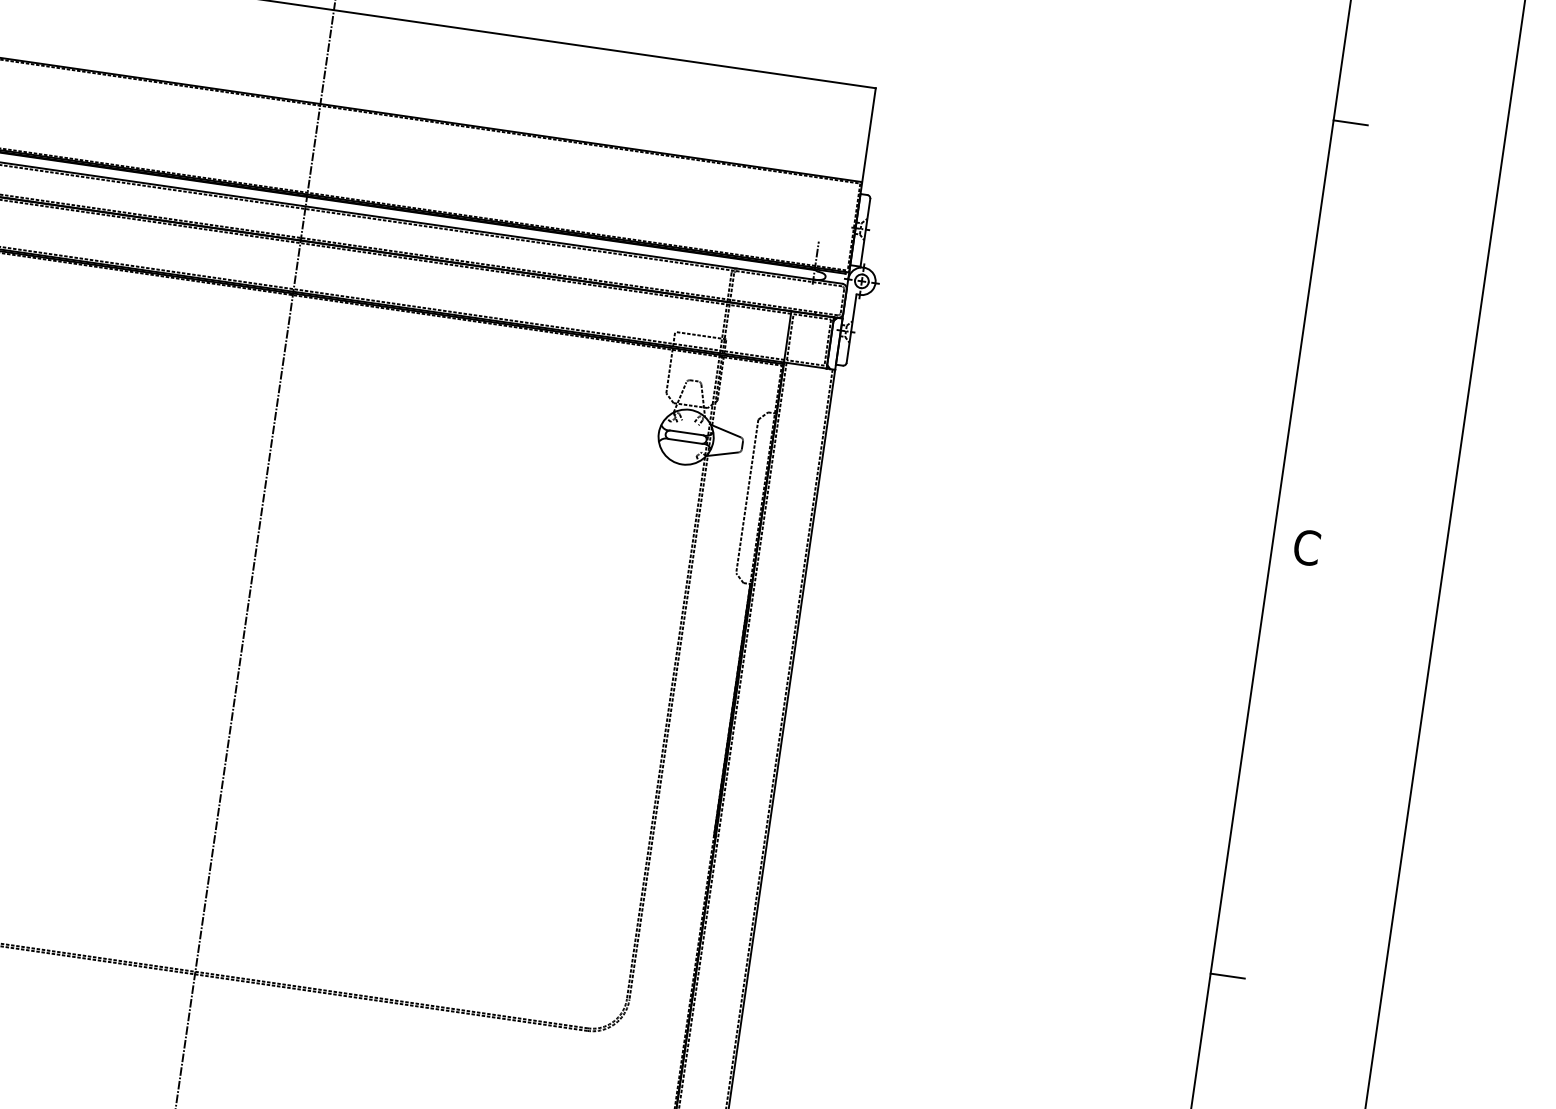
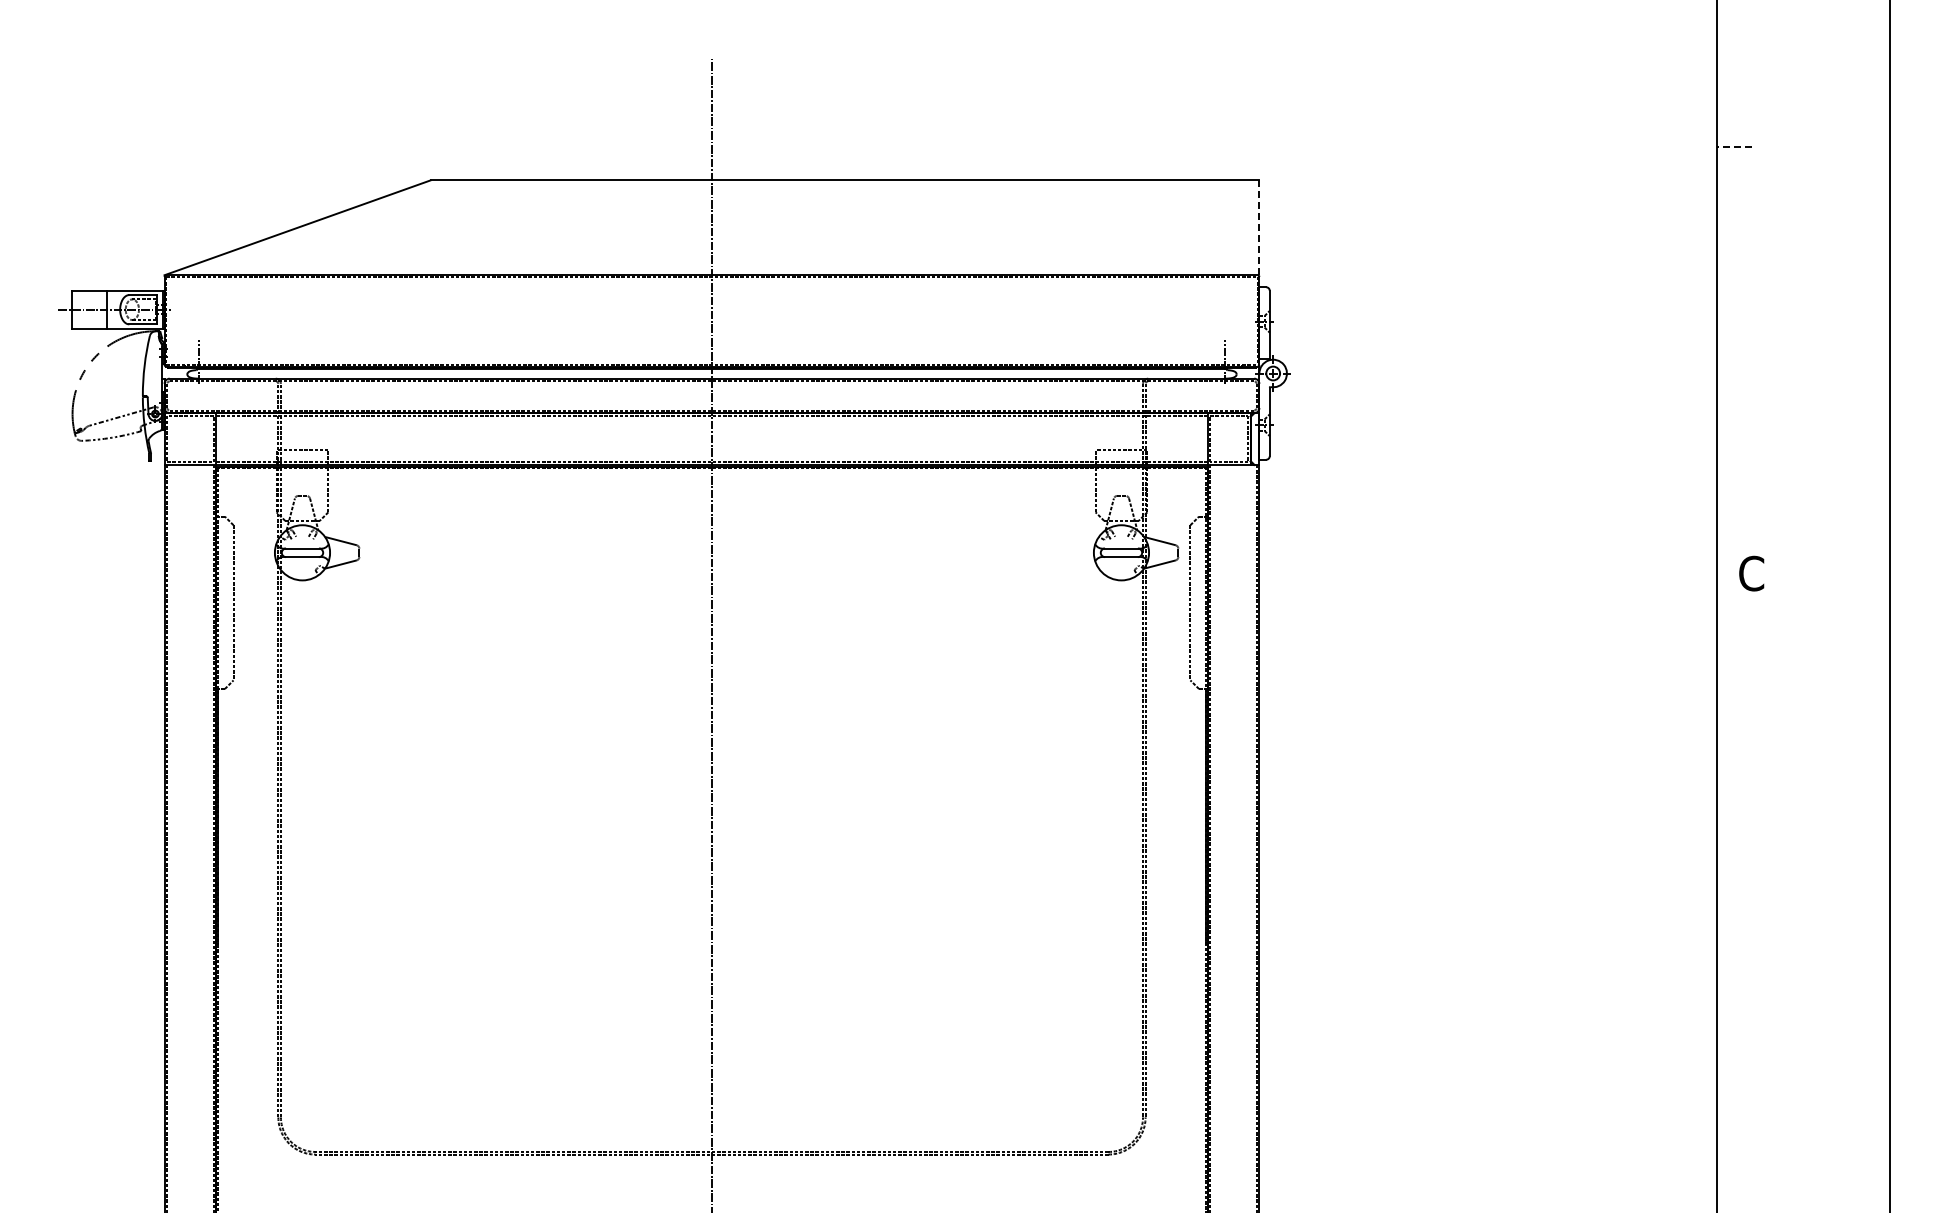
line: (1349, 122) -> (1733, 146), solid -> dashed
line: (869, 134) -> (1259, 227), solid -> dashed
line: (1227, 976) -> (1734, 1009), removed

